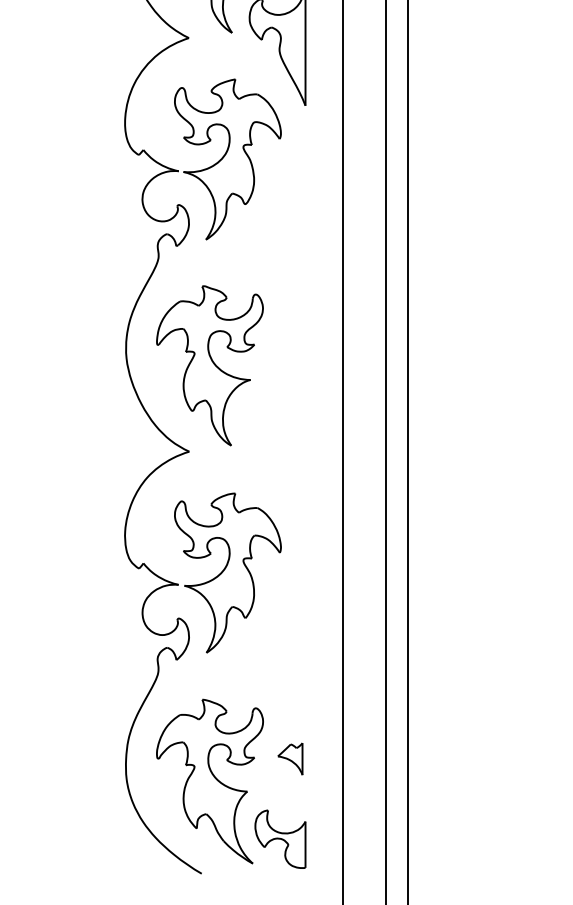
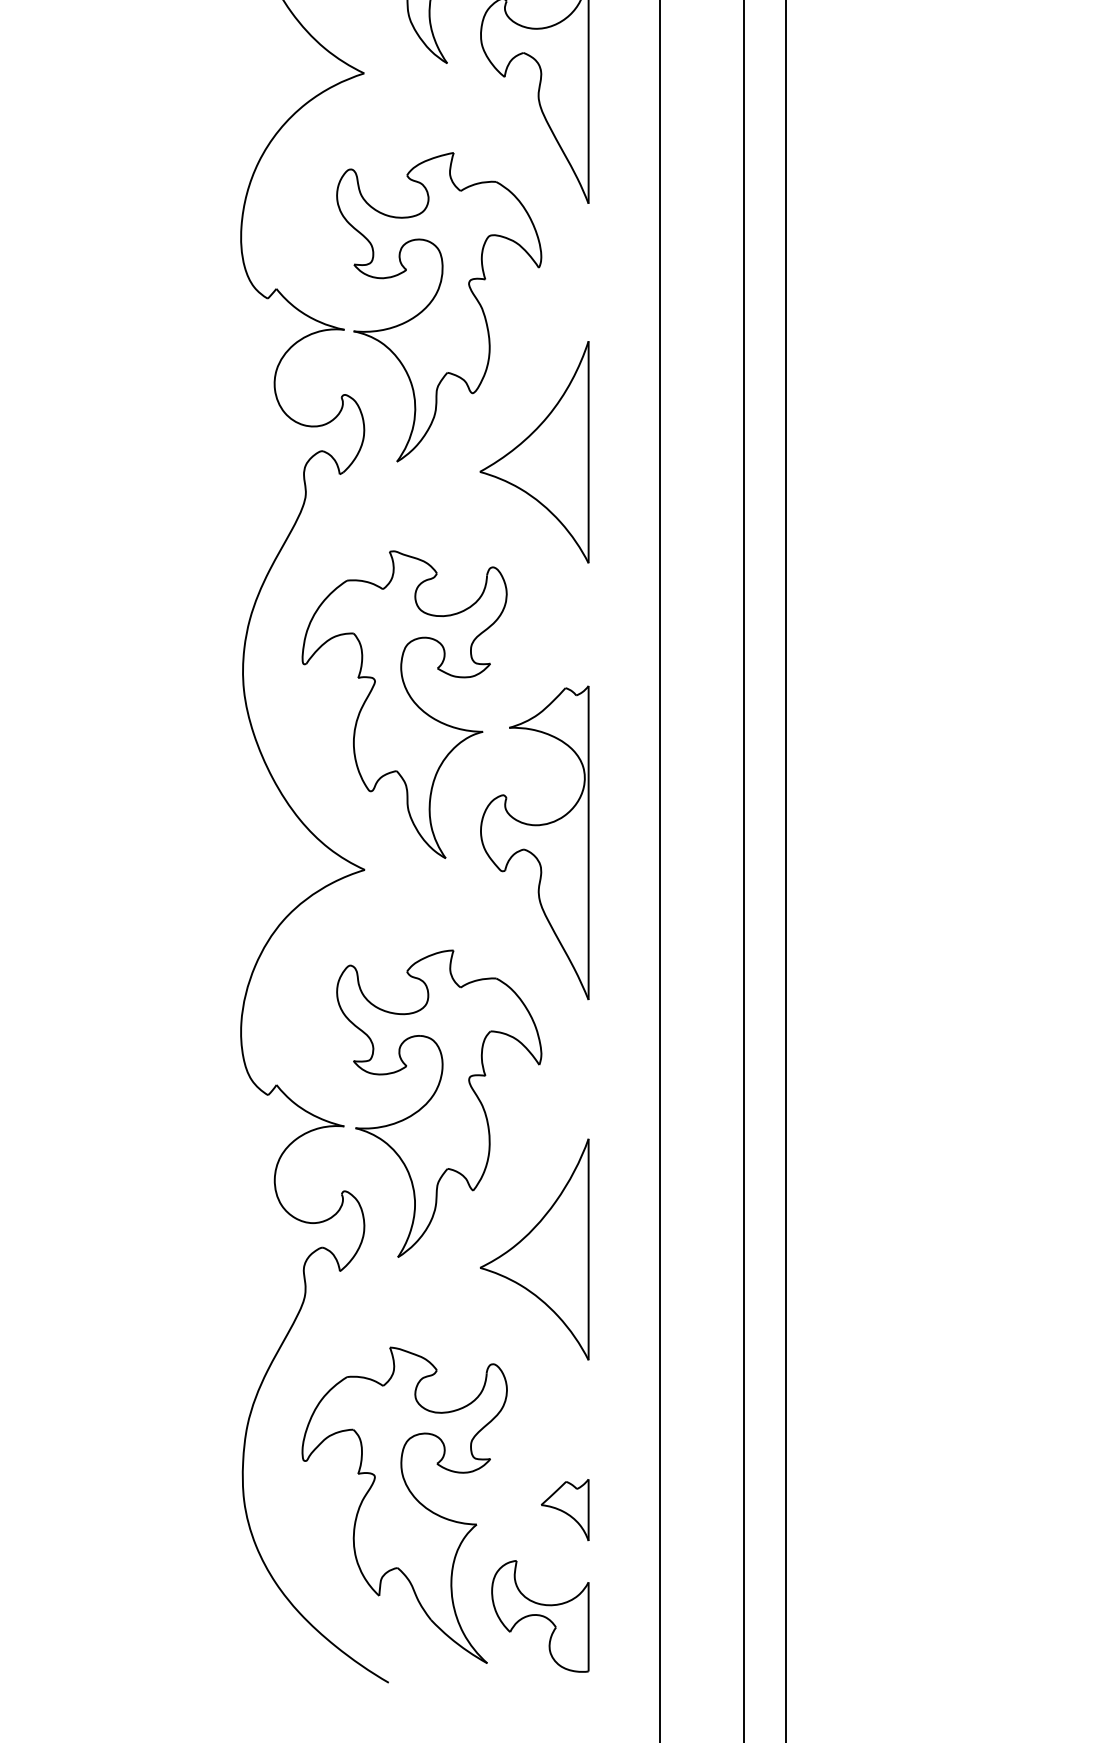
part: (277, 234) -> (534, 451), added
part: (277, 437) -> (534, 842), added
part: (277, 648) -> (534, 1248), added
part: (290, 758) -> (565, 1508), moved

